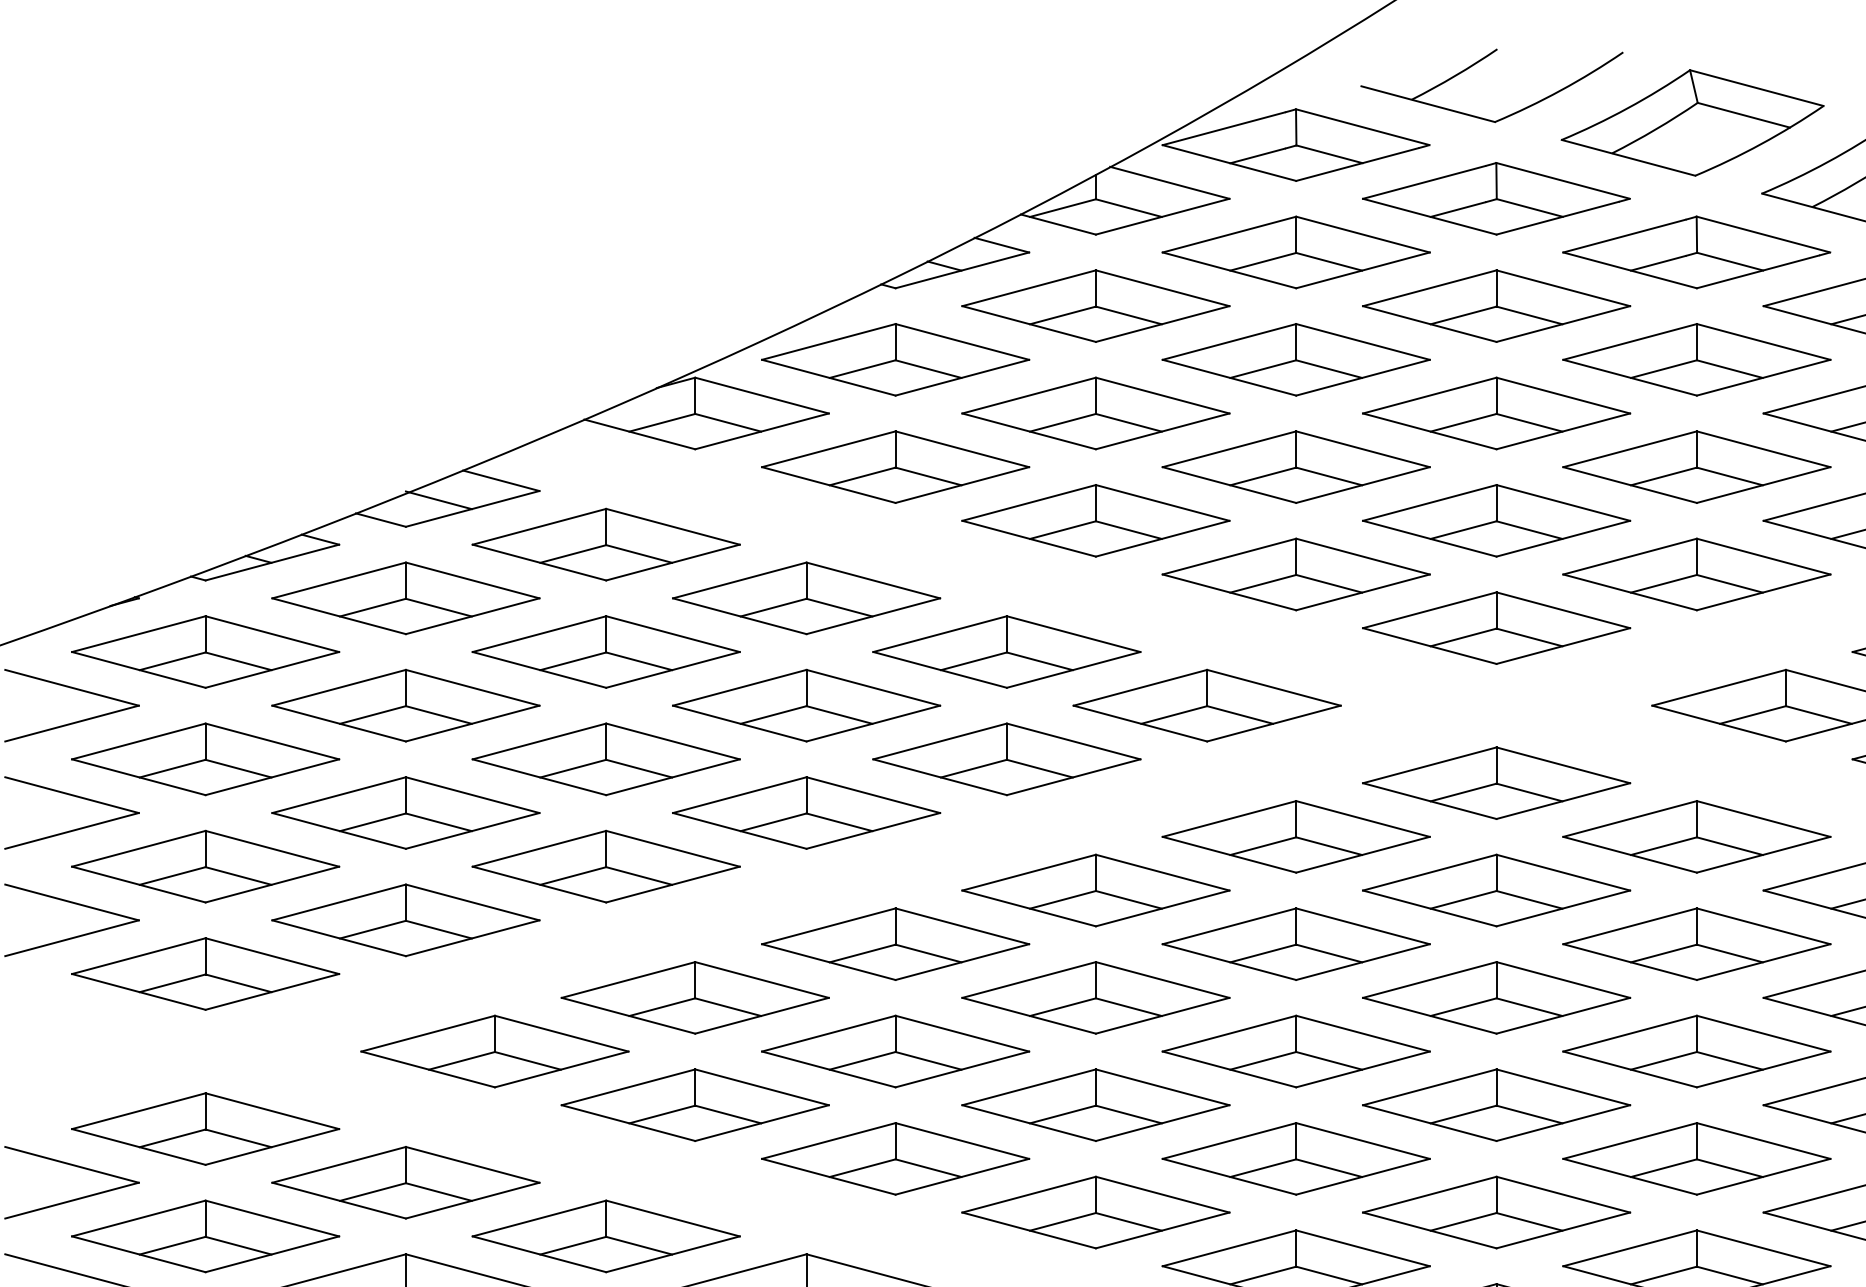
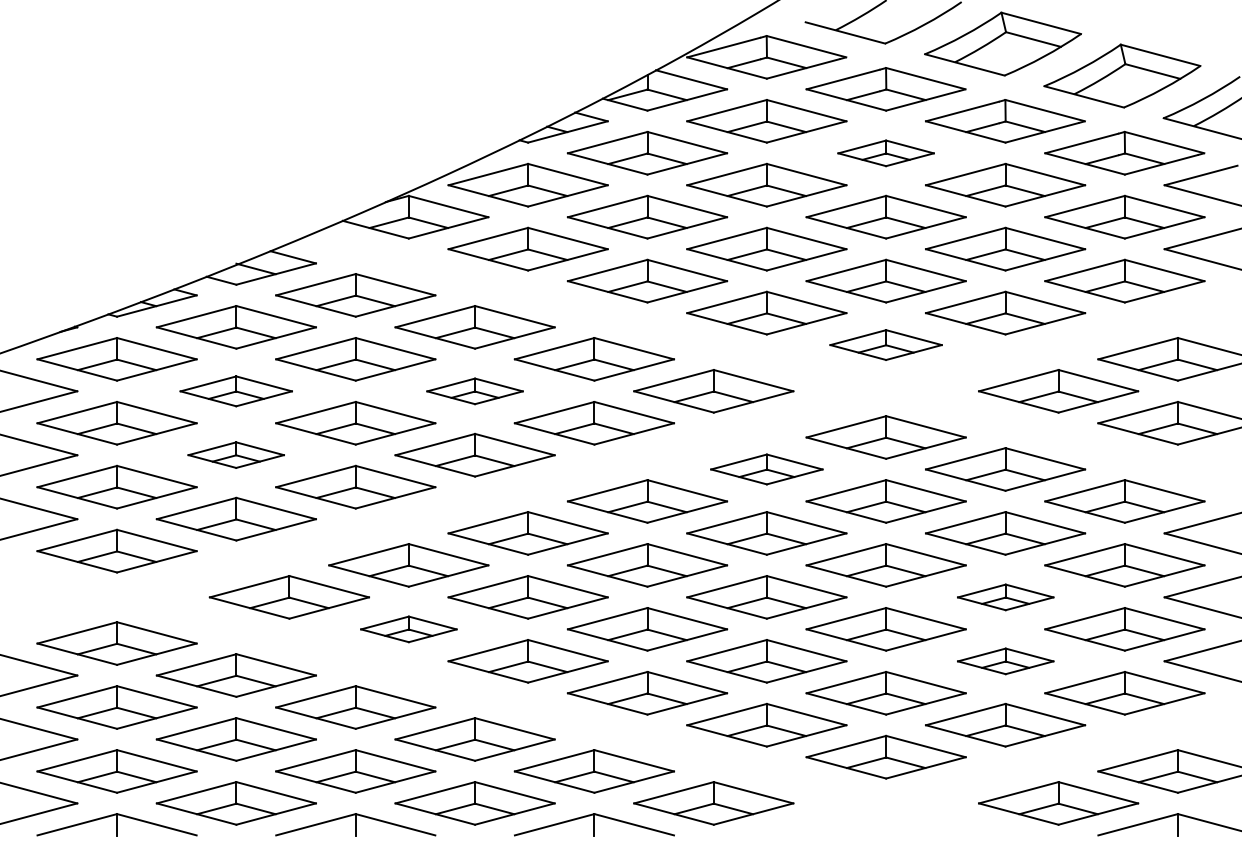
part: (1495, 306) -> (885, 153), size x0.6
part: (1495, 627) -> (885, 344), size x0.7
part: (404, 706) -> (235, 391), size x0.7
part: (805, 706) -> (474, 391), size x0.6
part: (404, 811) -> (235, 454), size x0.6
part: (1295, 836) -> (766, 469), size x0.7
part: (1696, 1051) -> (1005, 597), size x0.6
part: (694, 1105) -> (408, 629), size x0.6
part: (1696, 1159) -> (1005, 661), size x0.6

